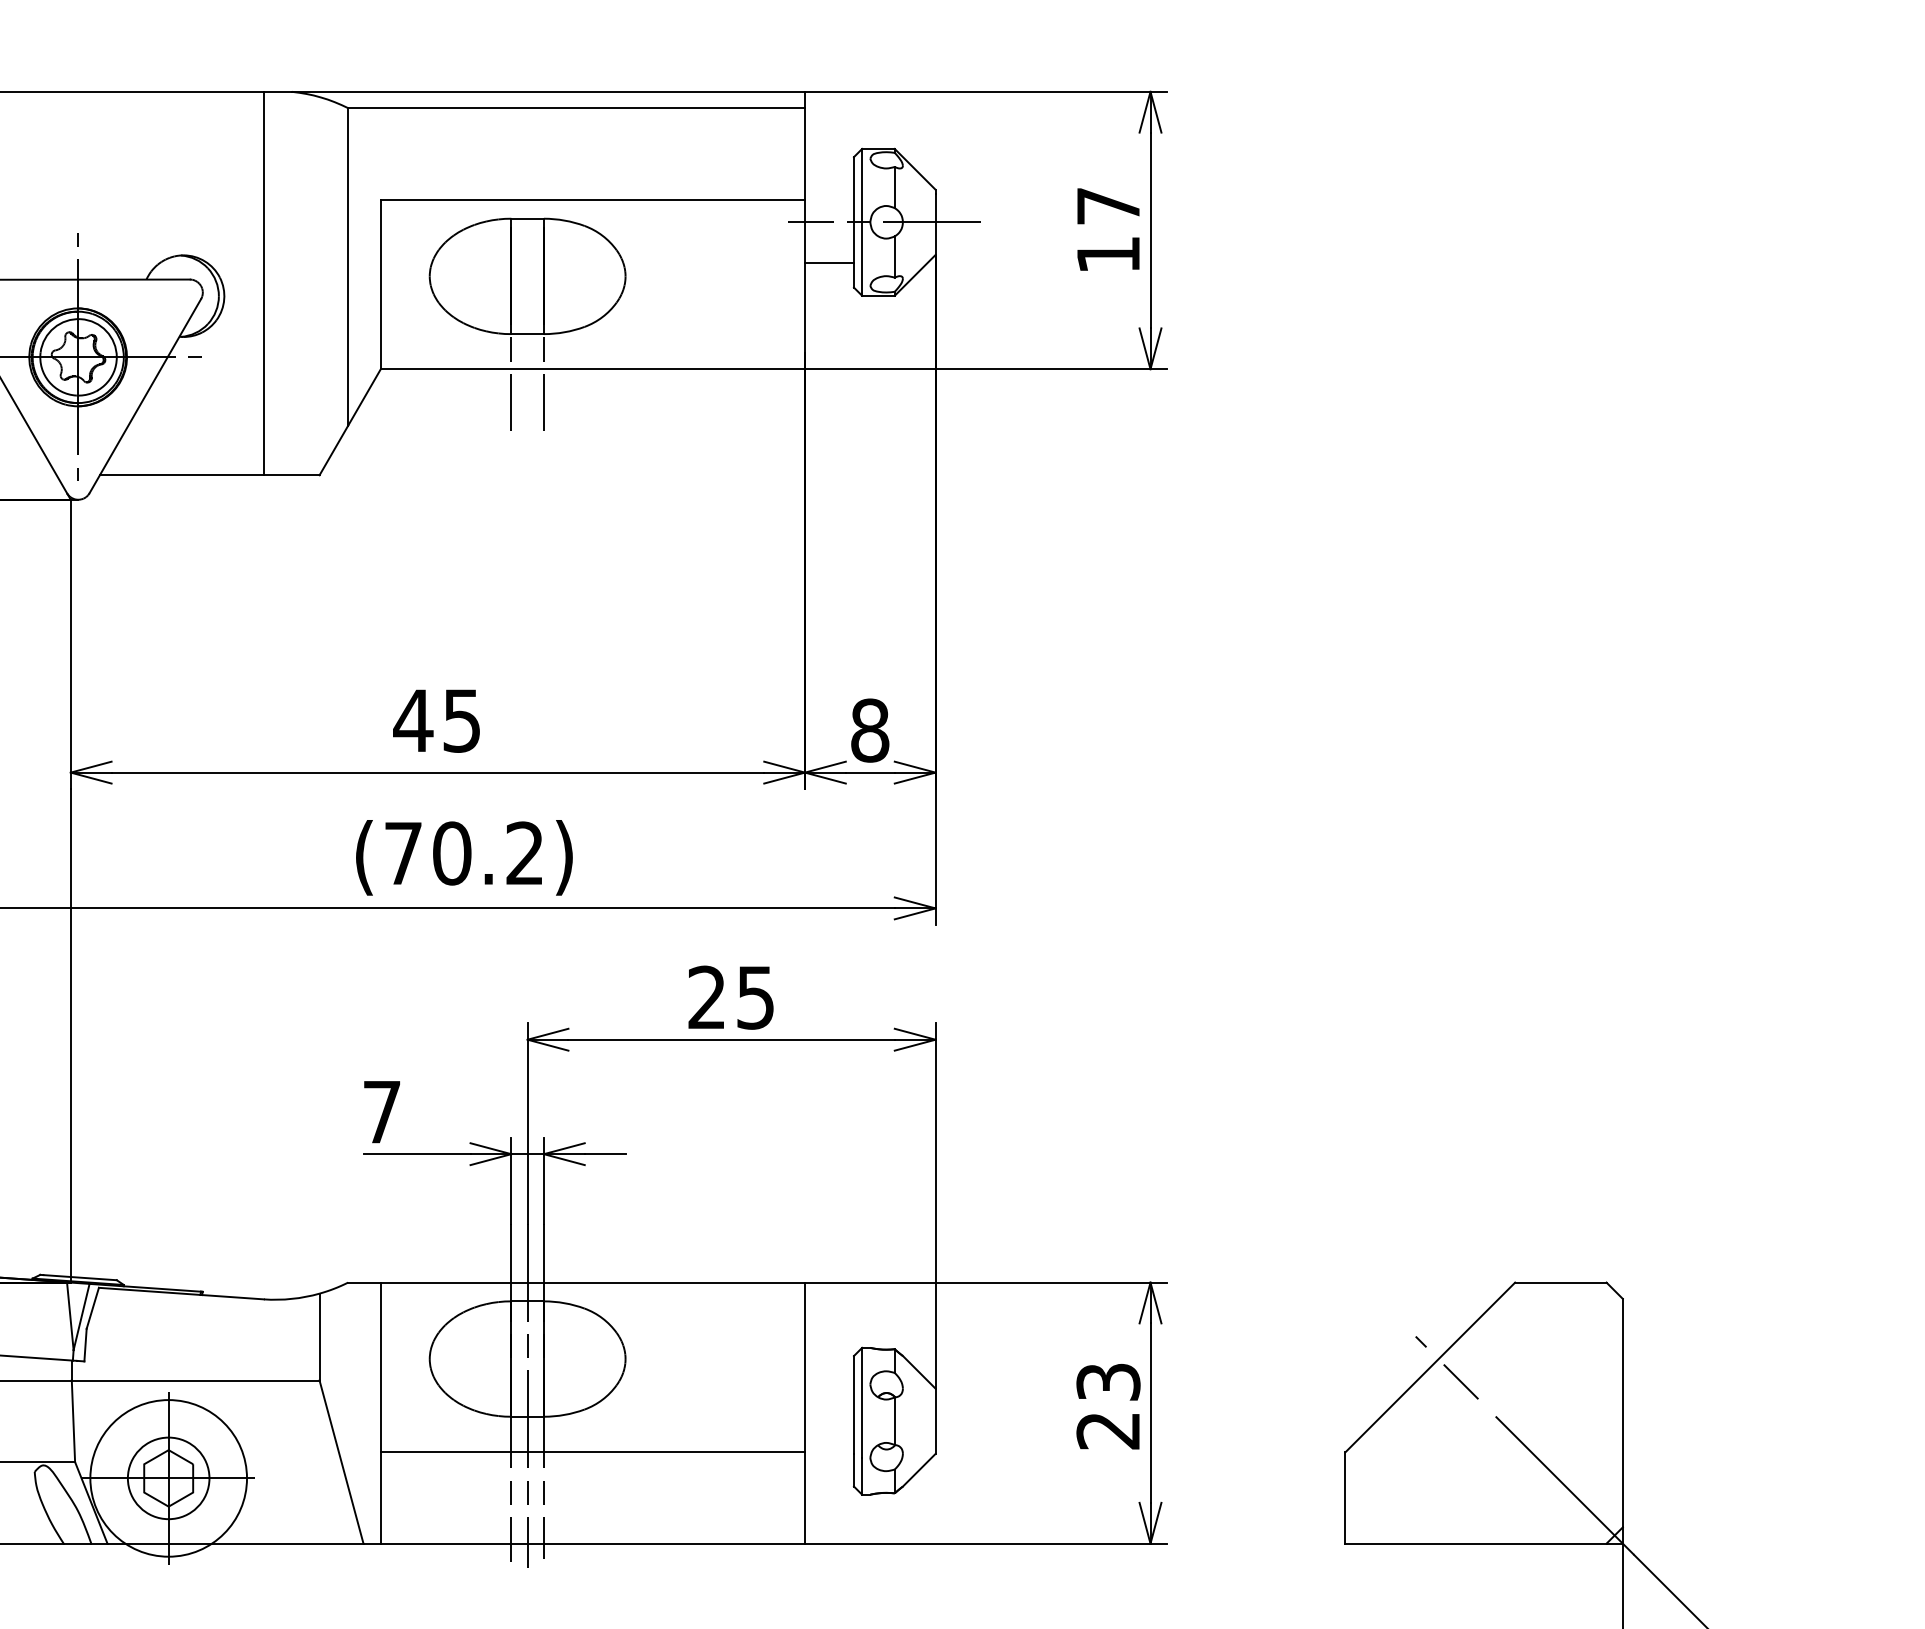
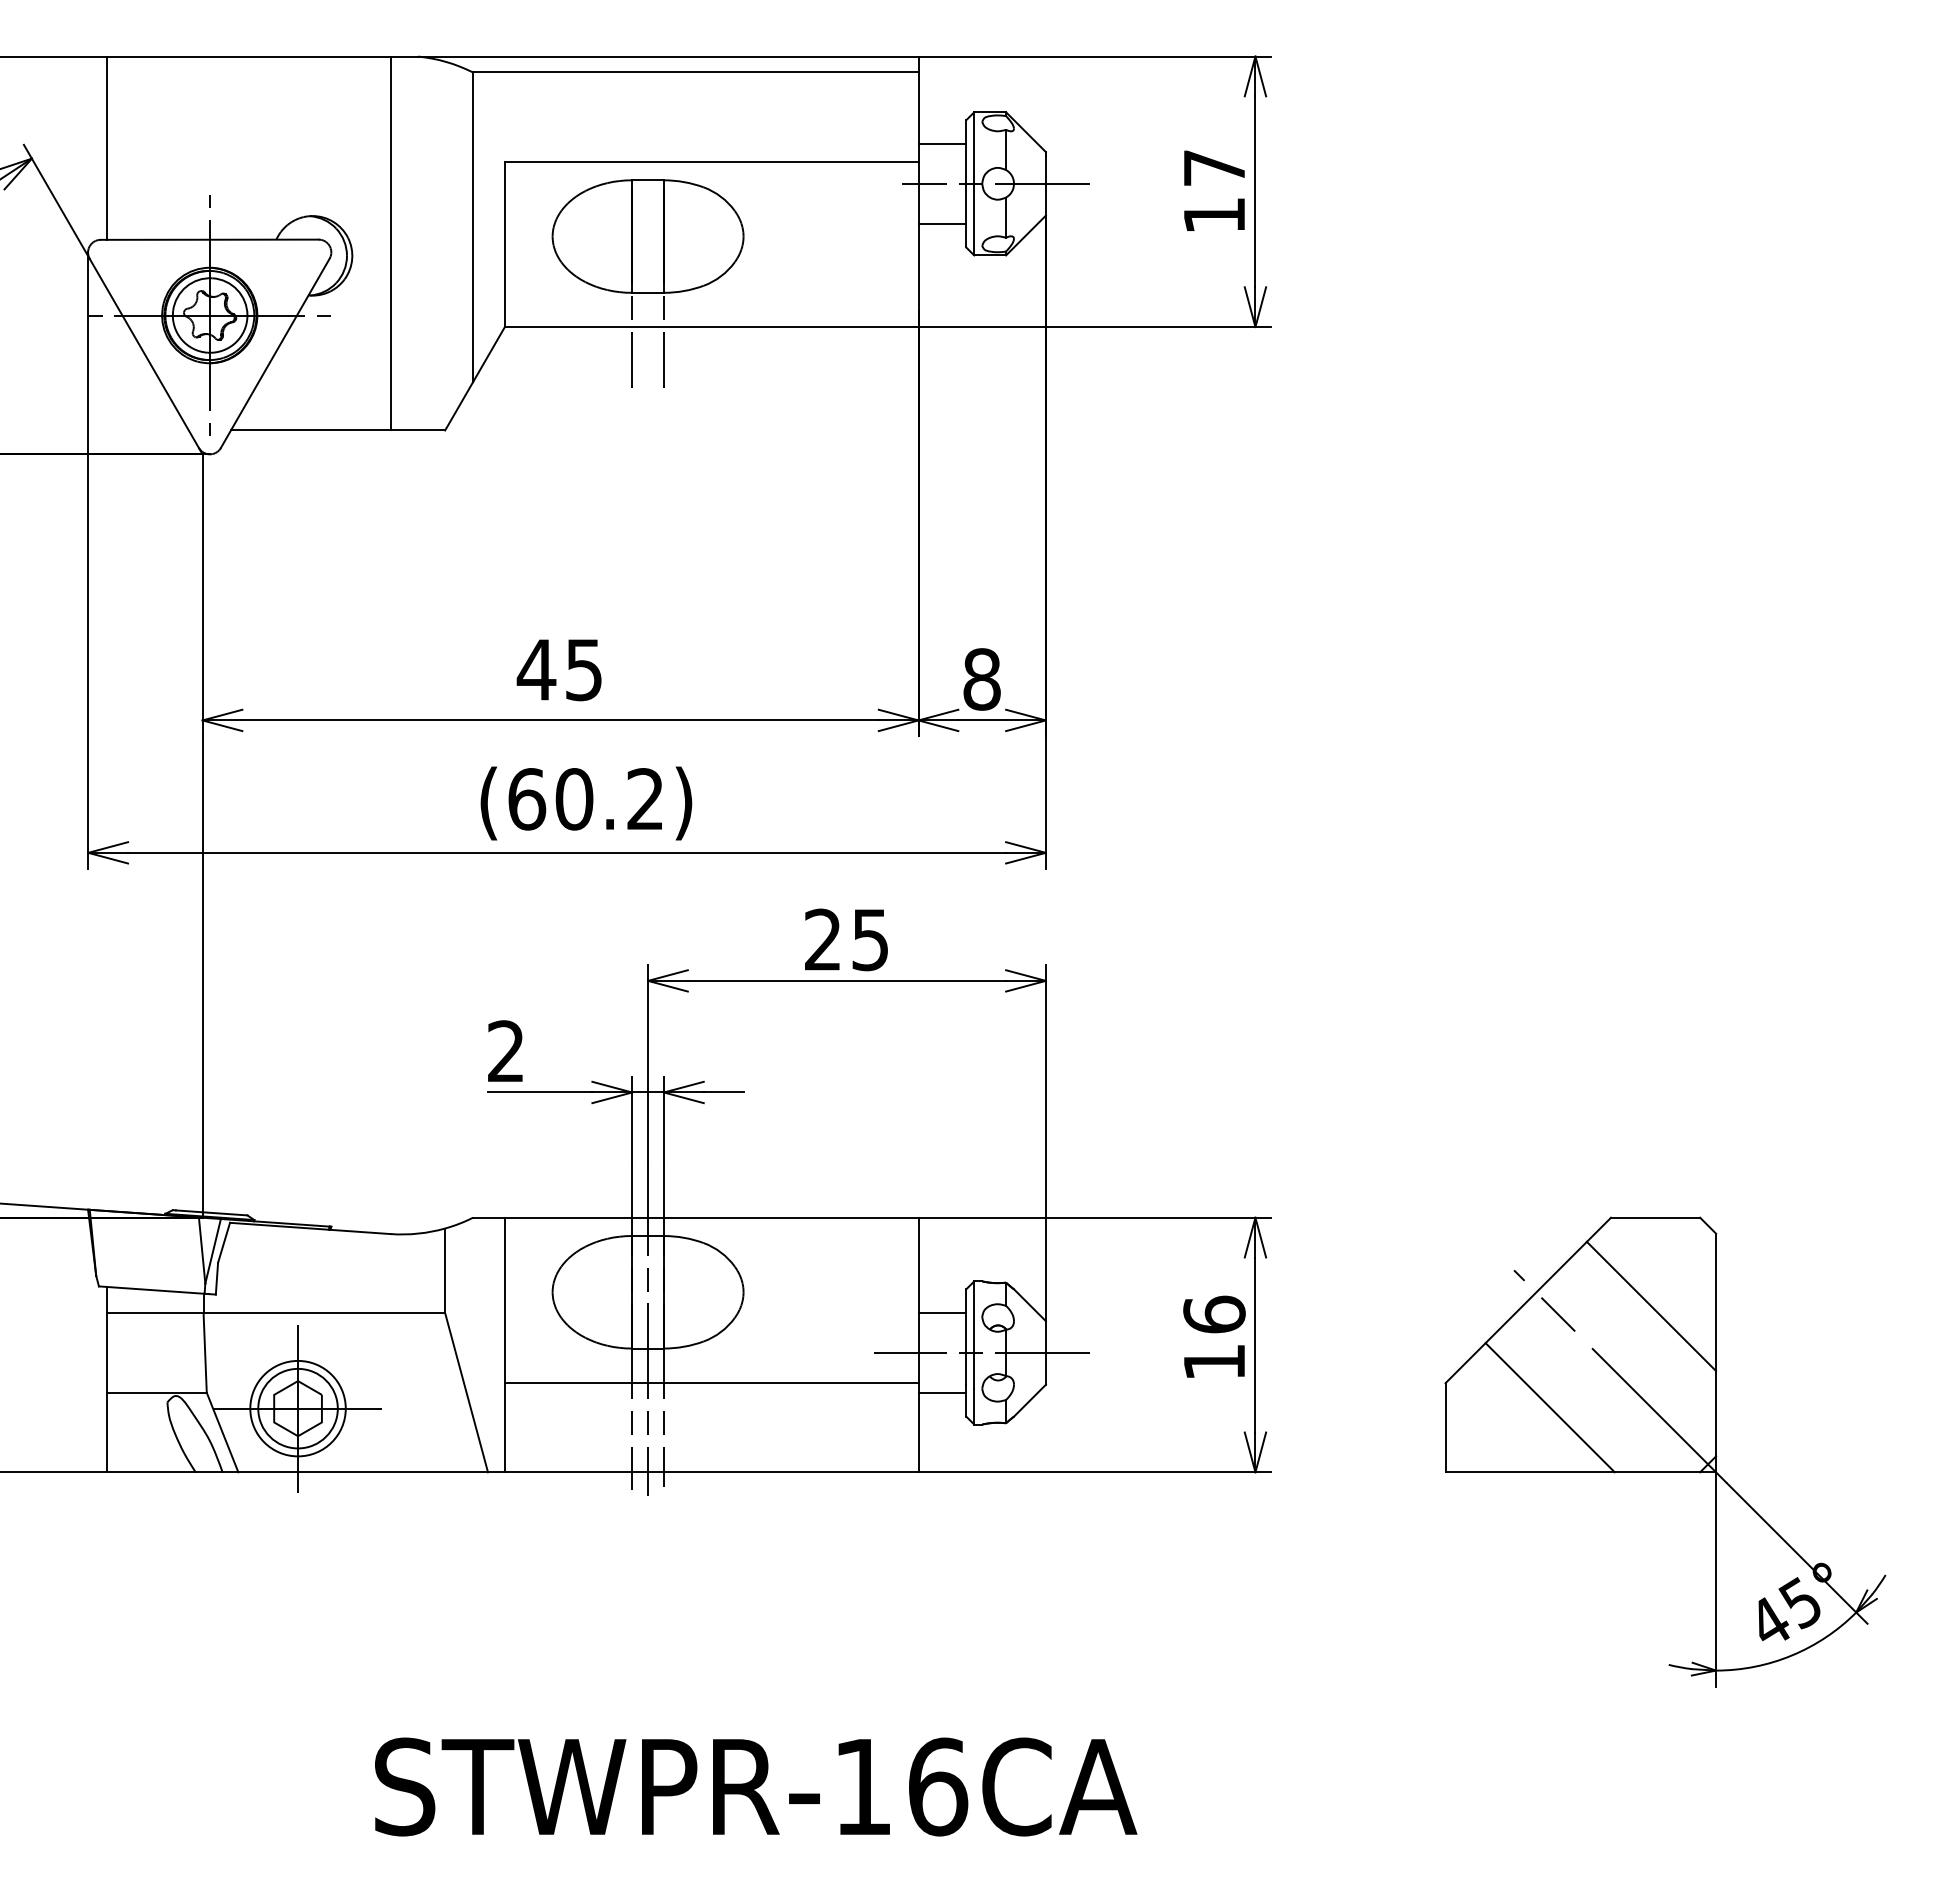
line: (829, 182) -> (942, 144), added
text: (403, 853) -> (527, 799), (70.2) -> (60.2)
text: (381, 1111) -> (505, 1050), 7 -> 2
line: (1556, 1373) -> (1651, 1306), added
line: (829, 1380) -> (942, 1313), added
text: (1108, 1405) -> (1214, 1337), 23 -> 16
line: (870, 1420) -> (982, 1352), added
line: (829, 1461) -> (942, 1392), added
line: (1452, 1477) -> (1549, 1407), added
circle: (168, 1478) -> (297, 1408), size x0.62

